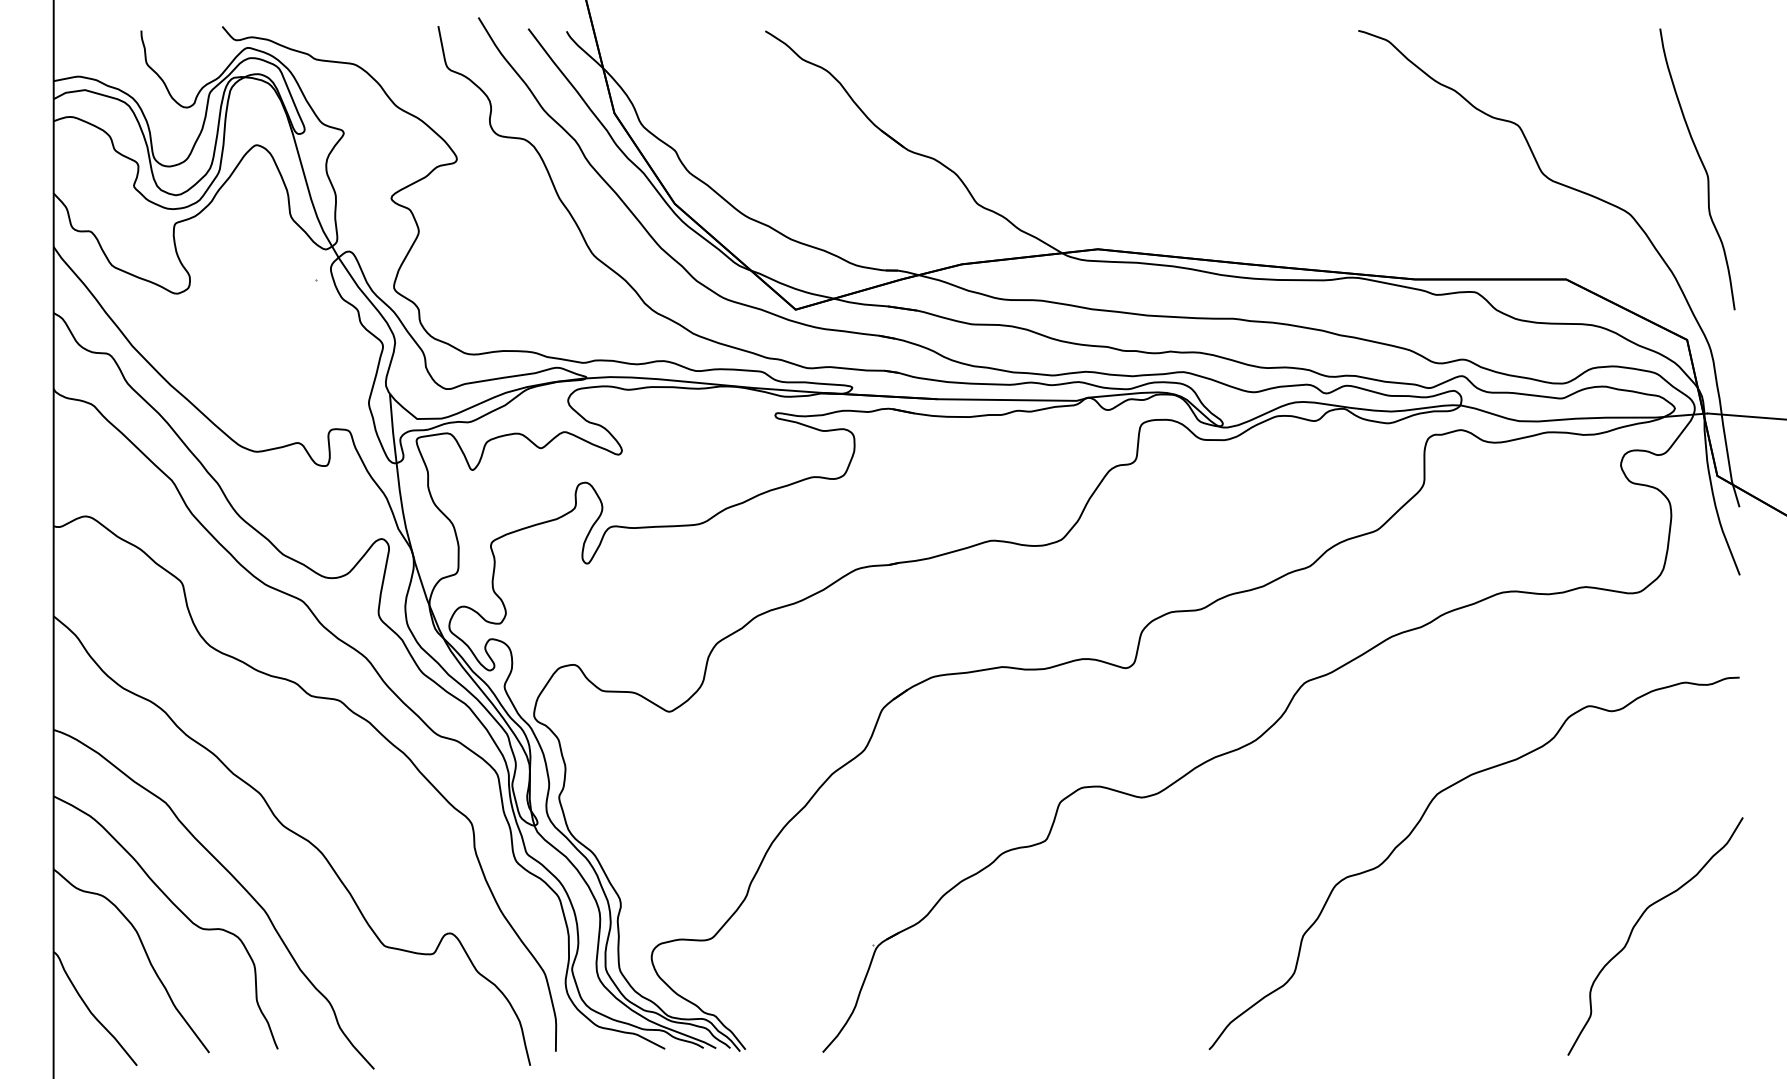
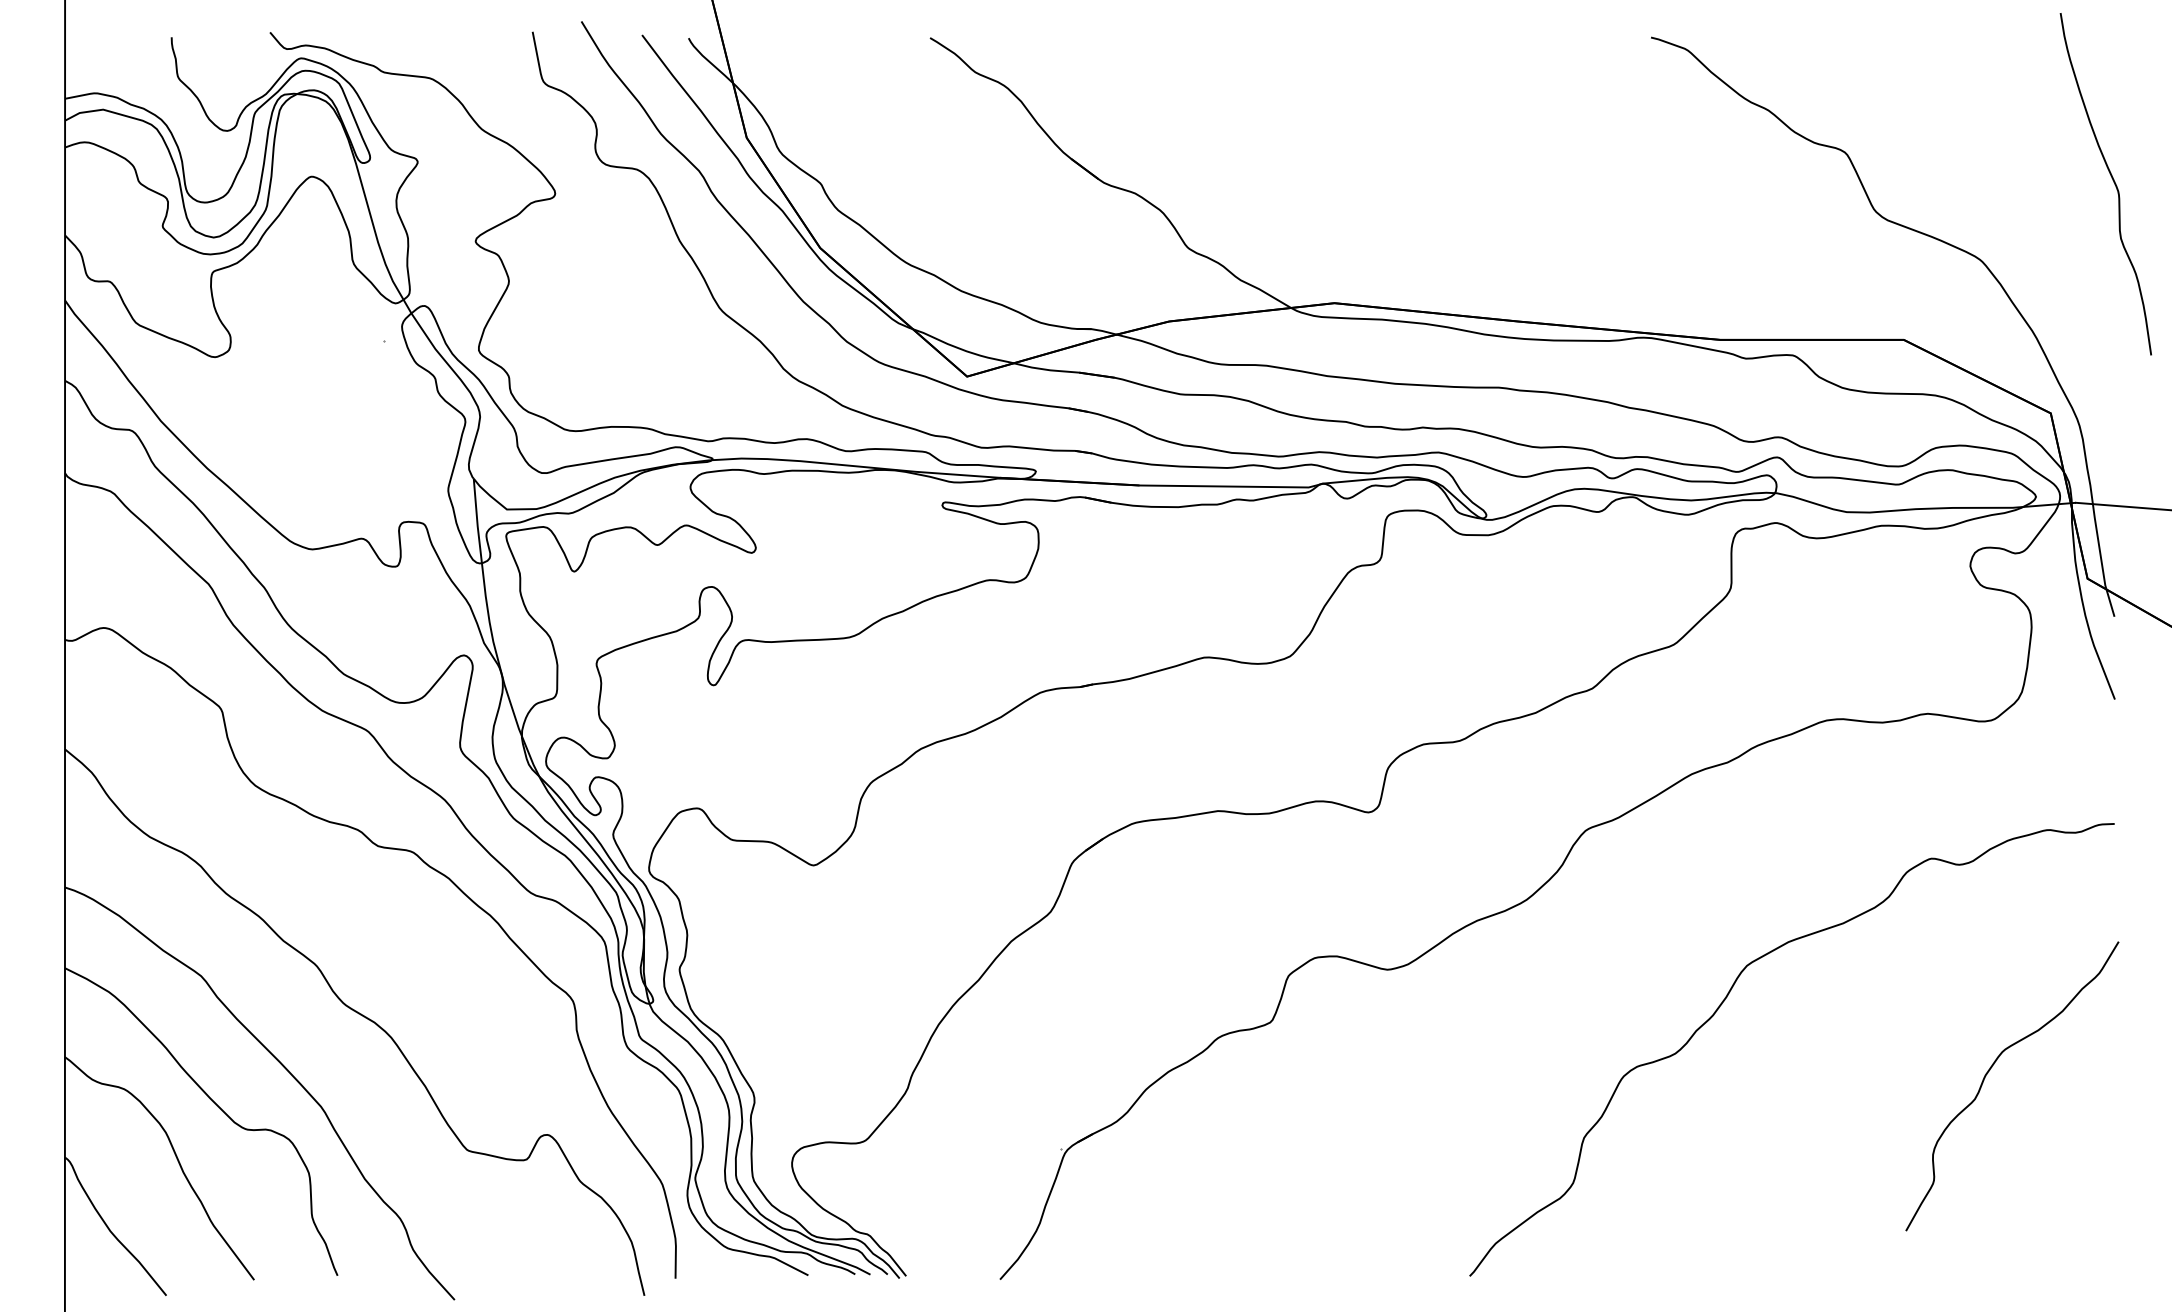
curve: (1702, 166) -> (2112, 180), moved
curve: (1638, 922) -> (1991, 1069), moved

